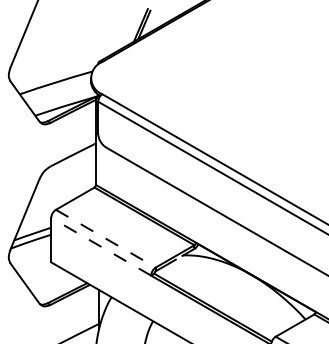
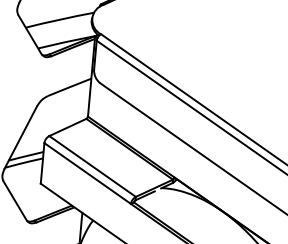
line: (105, 238) -> (92, 166), dashed -> solid
line: (101, 246) -> (87, 173), dashed -> solid

